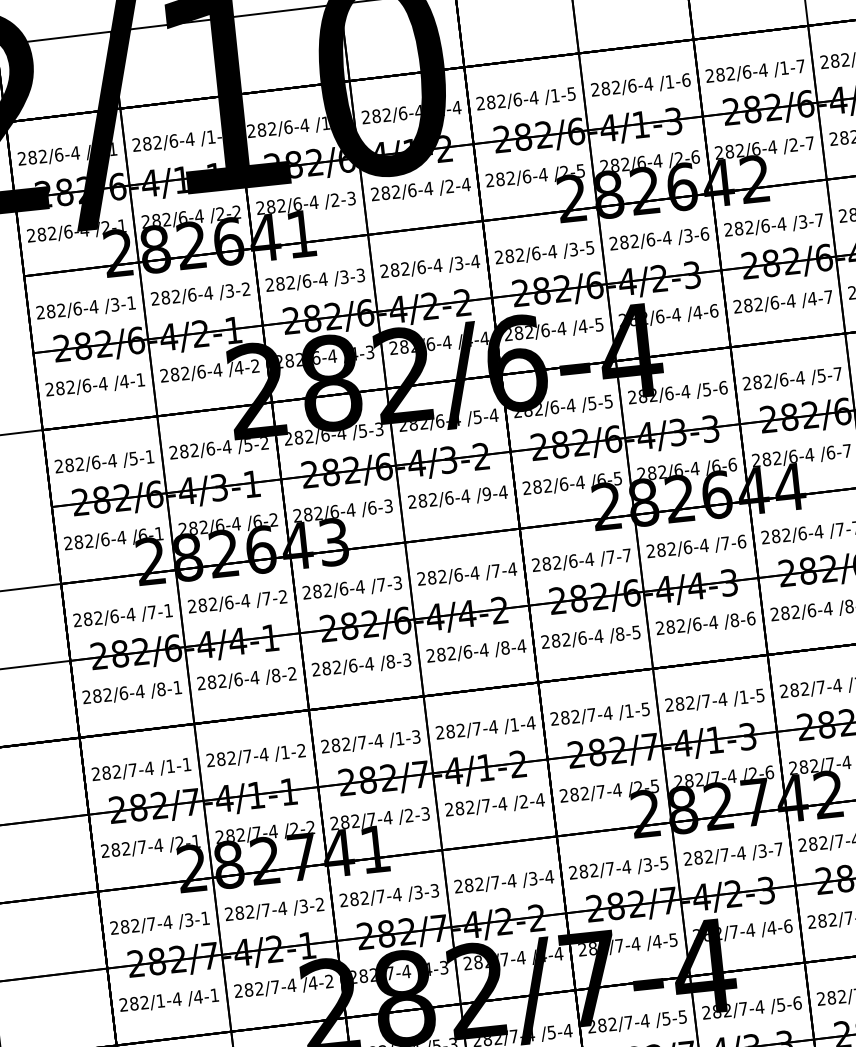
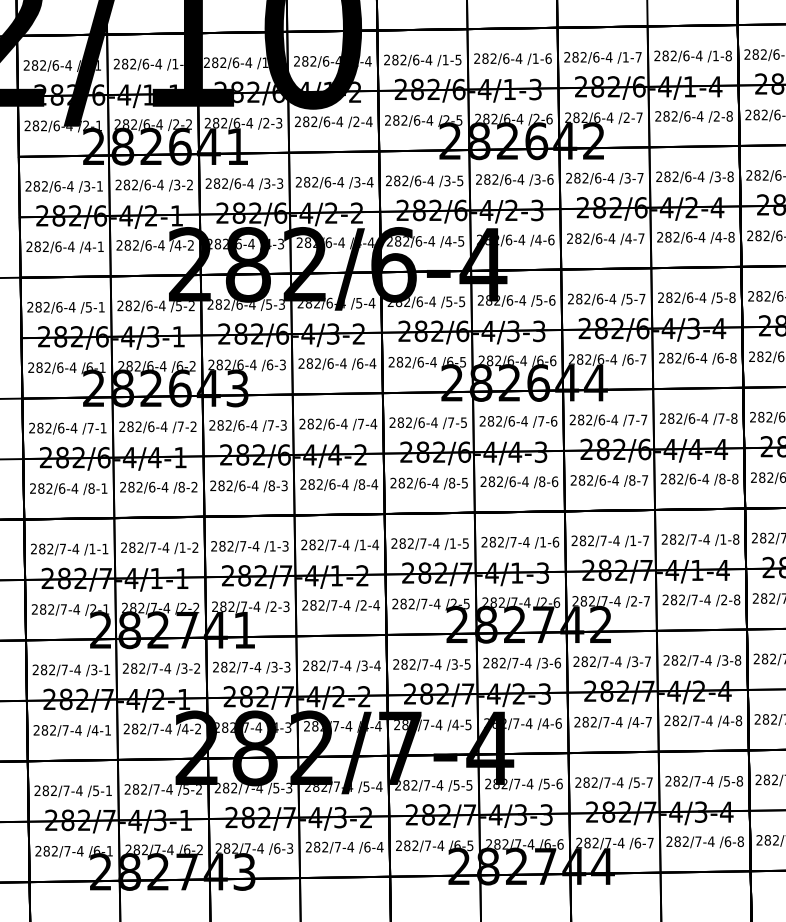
text: (486, 494) -> (359, 363), /9-4 -> /6-4
text: (626, 555) -> (463, 422), /7-7 -> /7-5
text: (759, 694) -> (555, 541), /1-5 -> /1-6
text: (778, 848) -> (557, 662), /3-7 -> /3-6
text: (160, 1001) -> (65, 730), 282/1-4 -> 282/7-4

